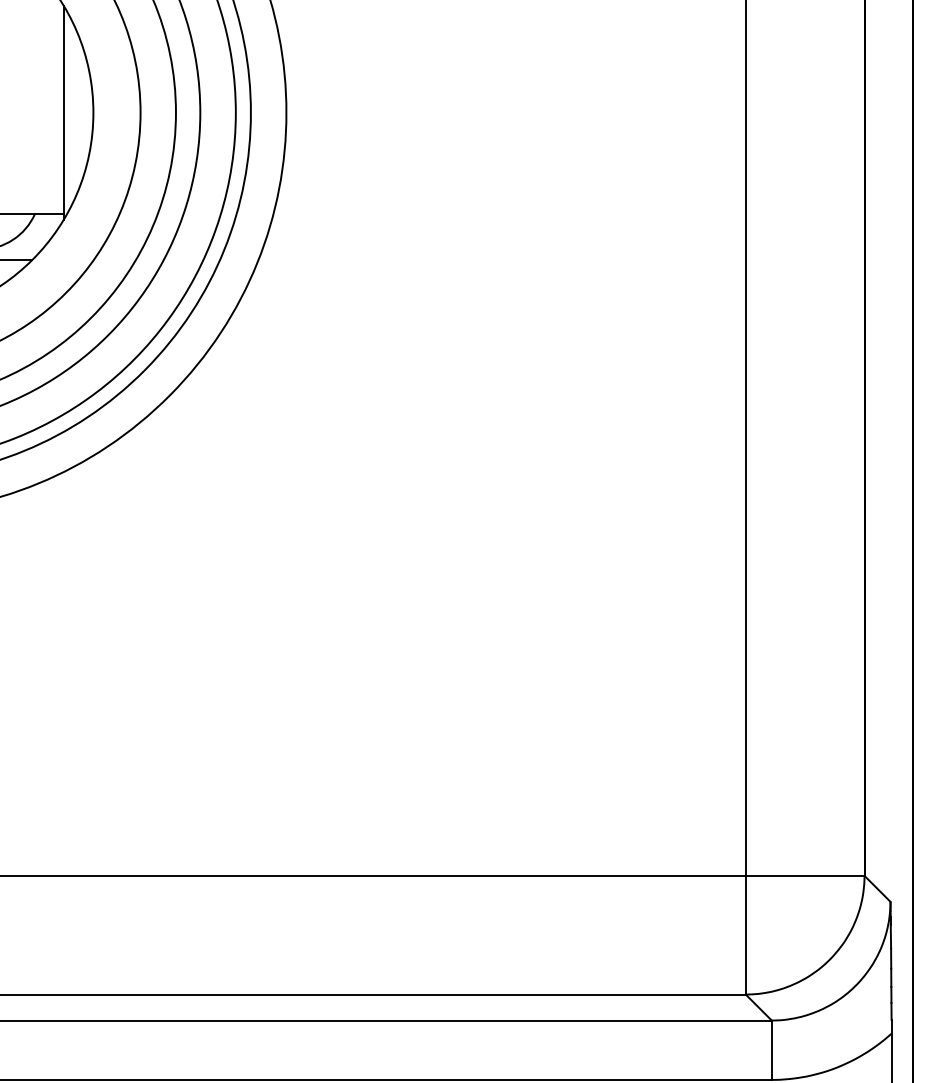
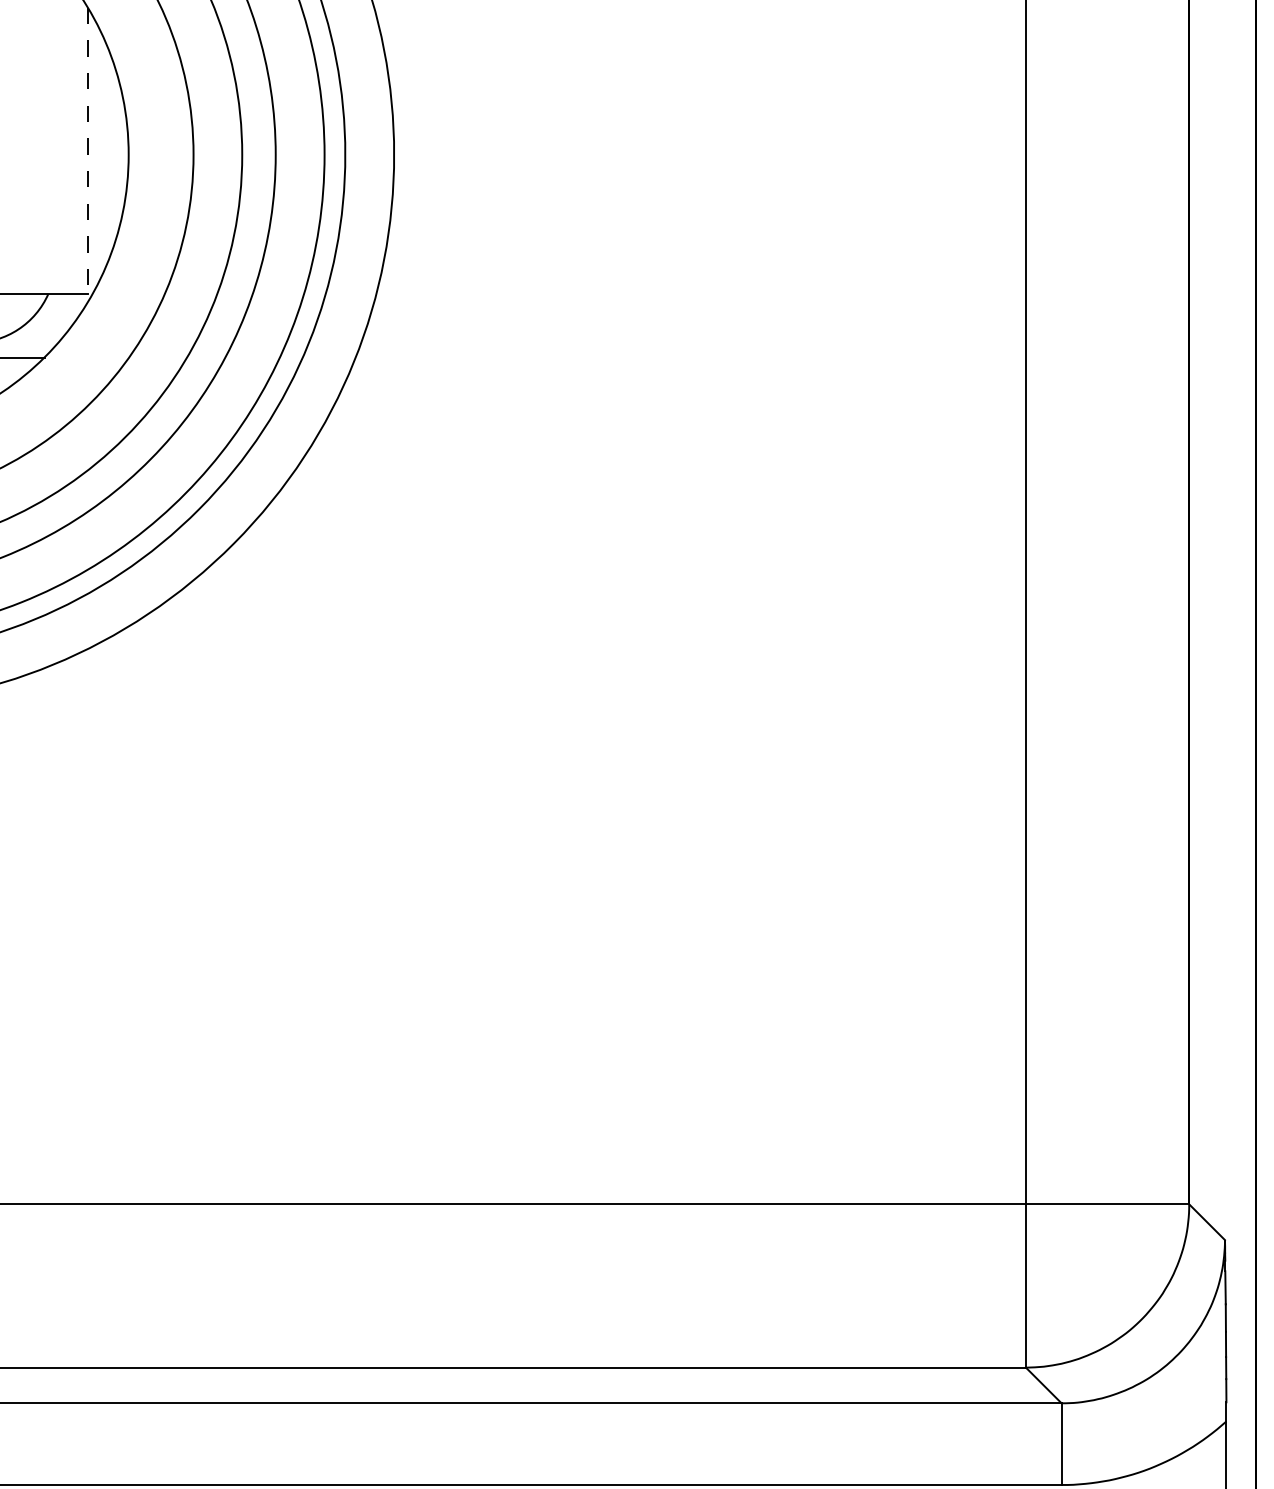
line: (63, 113) -> (87, 155), solid -> dashed

